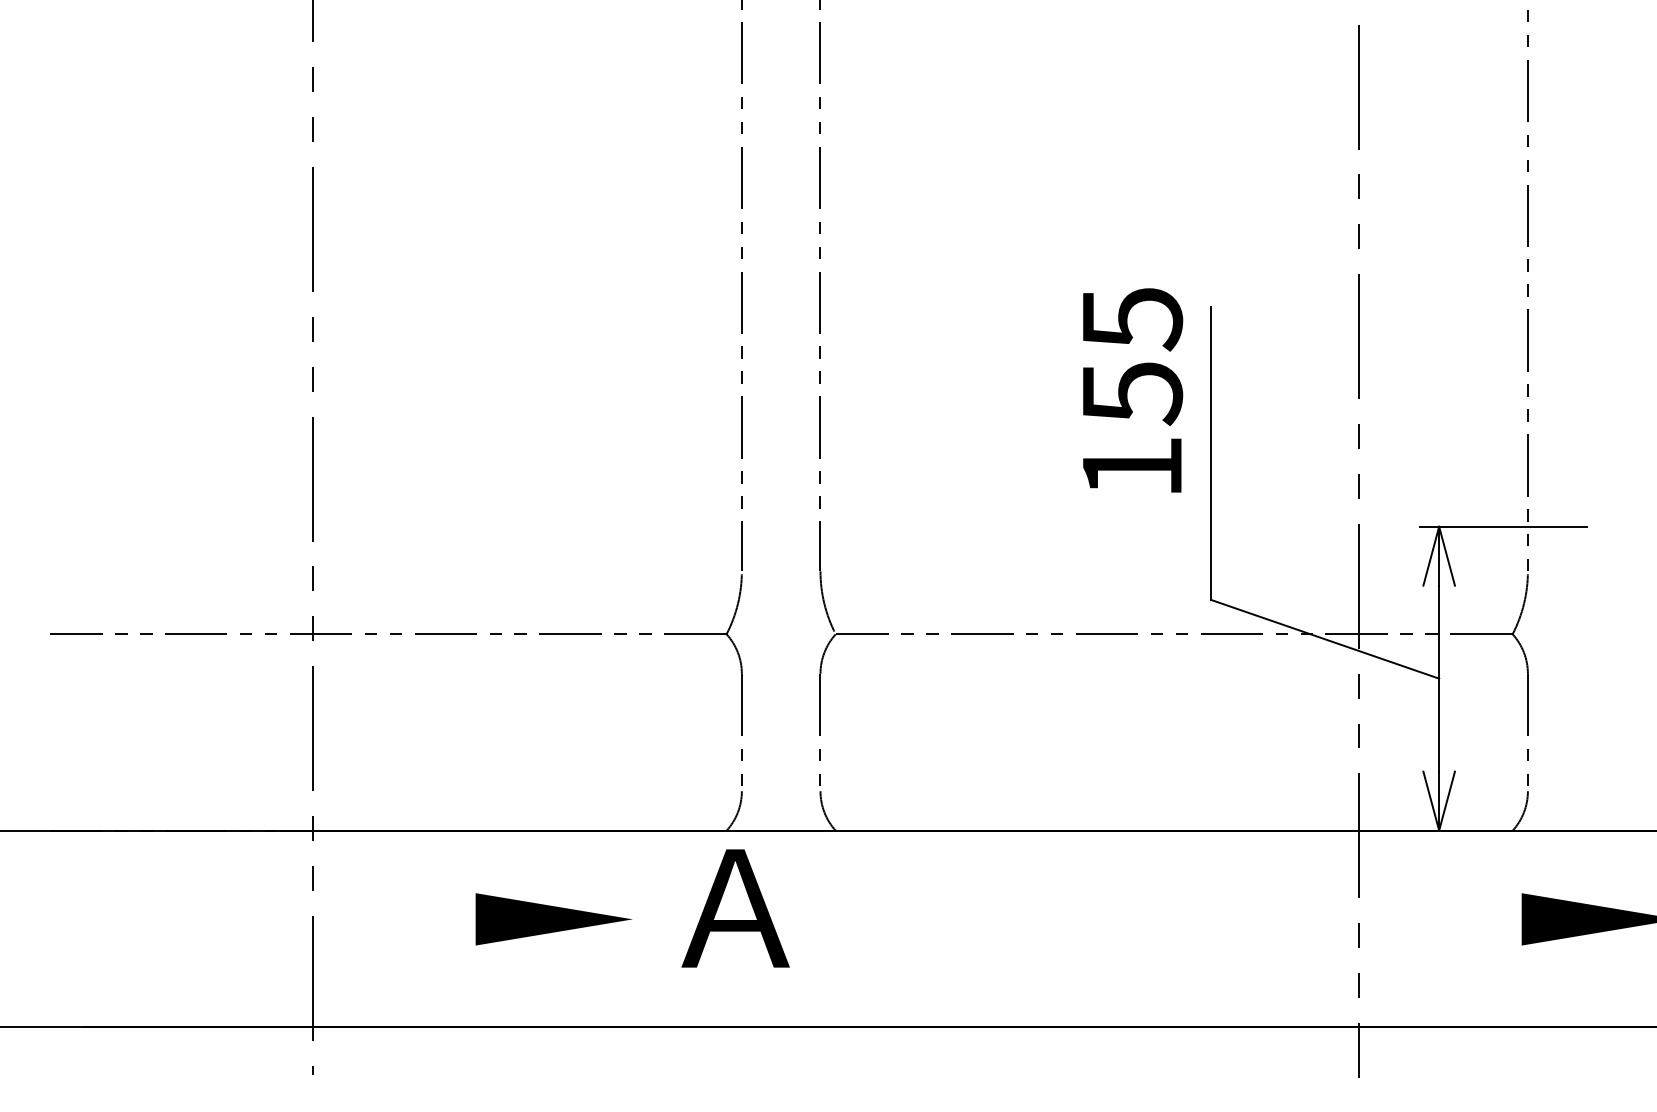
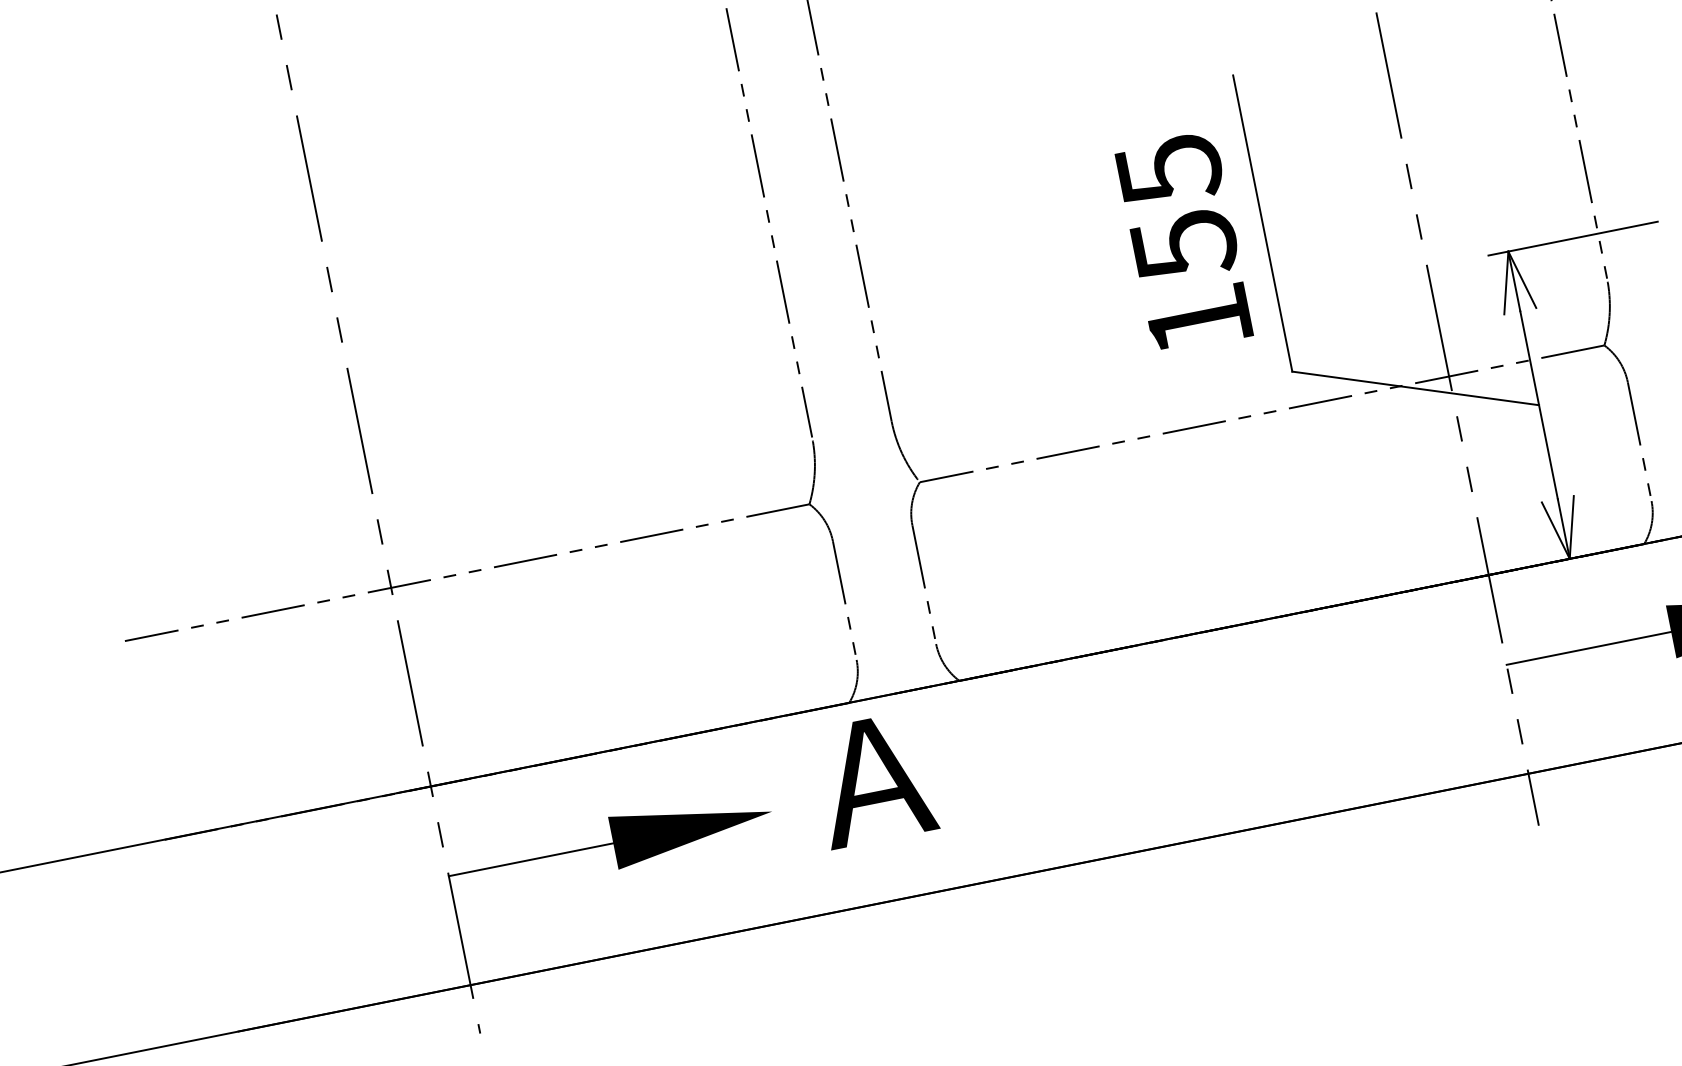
text: (1133, 390) -> (1185, 242), moved
line: (394, 919) -> (531, 859), added
line: (1440, 919) -> (1589, 648), added

